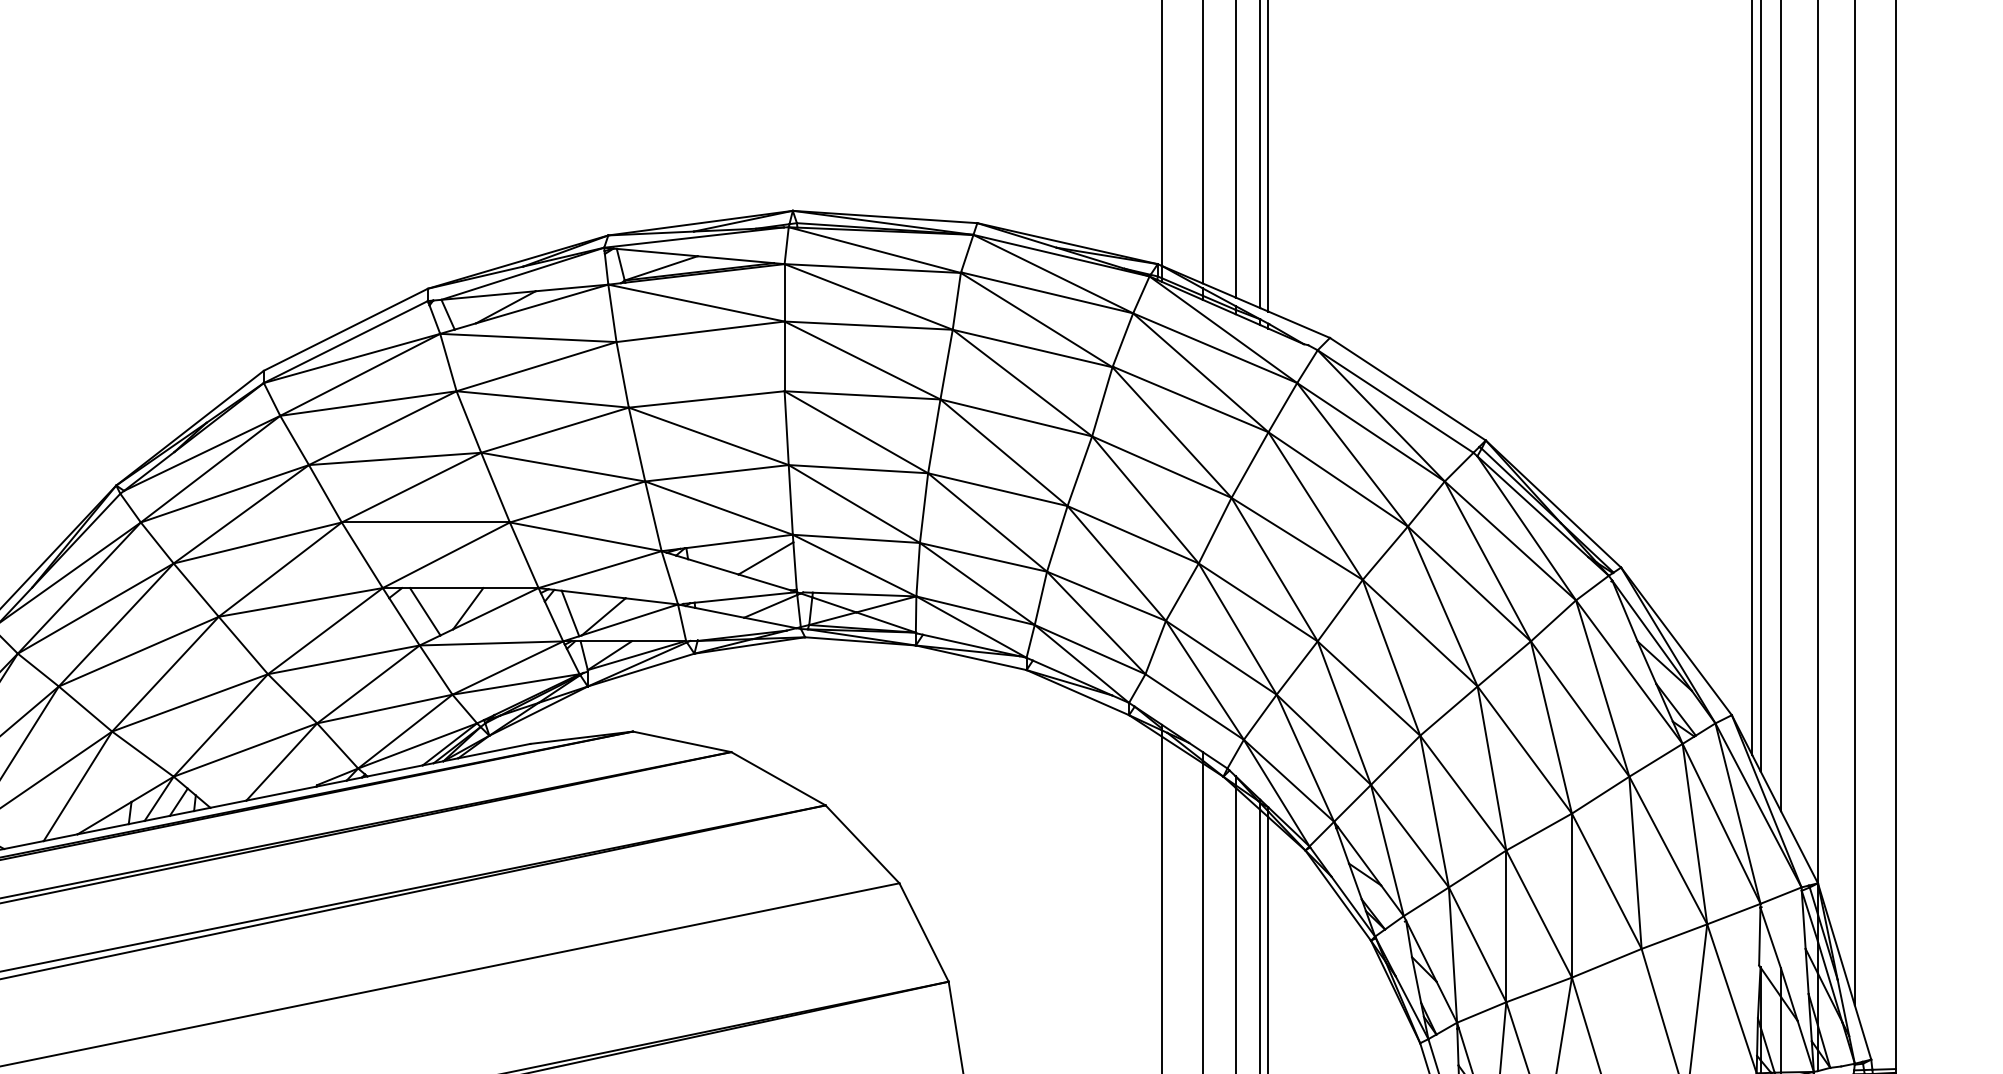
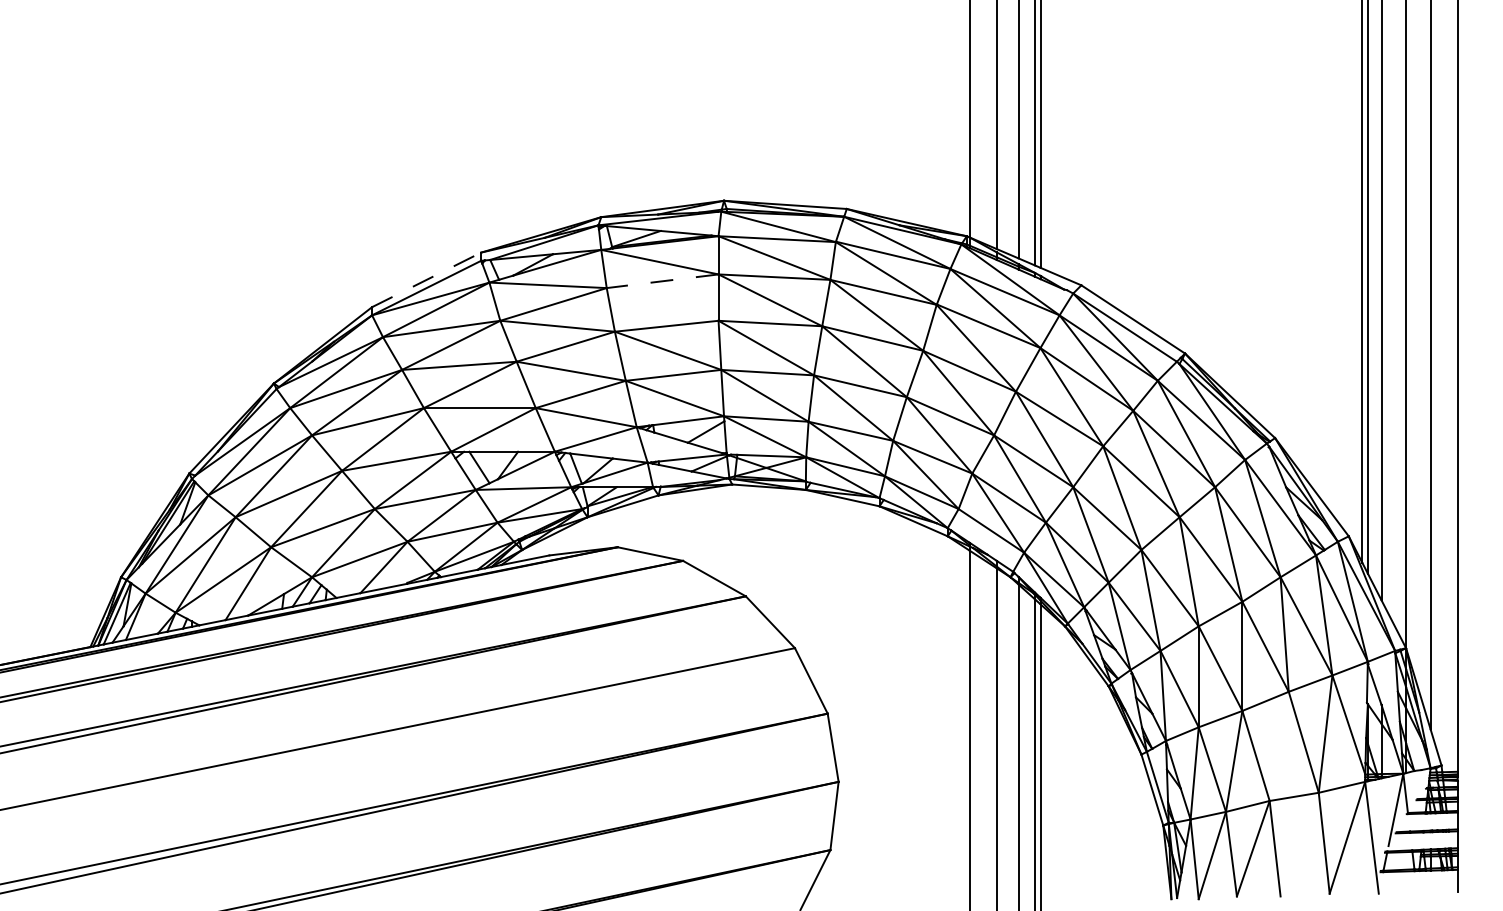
line: (347, 329) -> (427, 279), solid -> dashed
line: (700, 332) -> (662, 281), solid -> dashed

